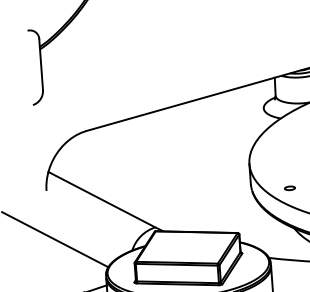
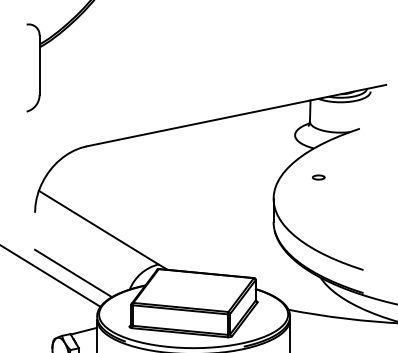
part: (289, 188) -> (318, 177), moved
line: (83, 240) -> (73, 273), added

